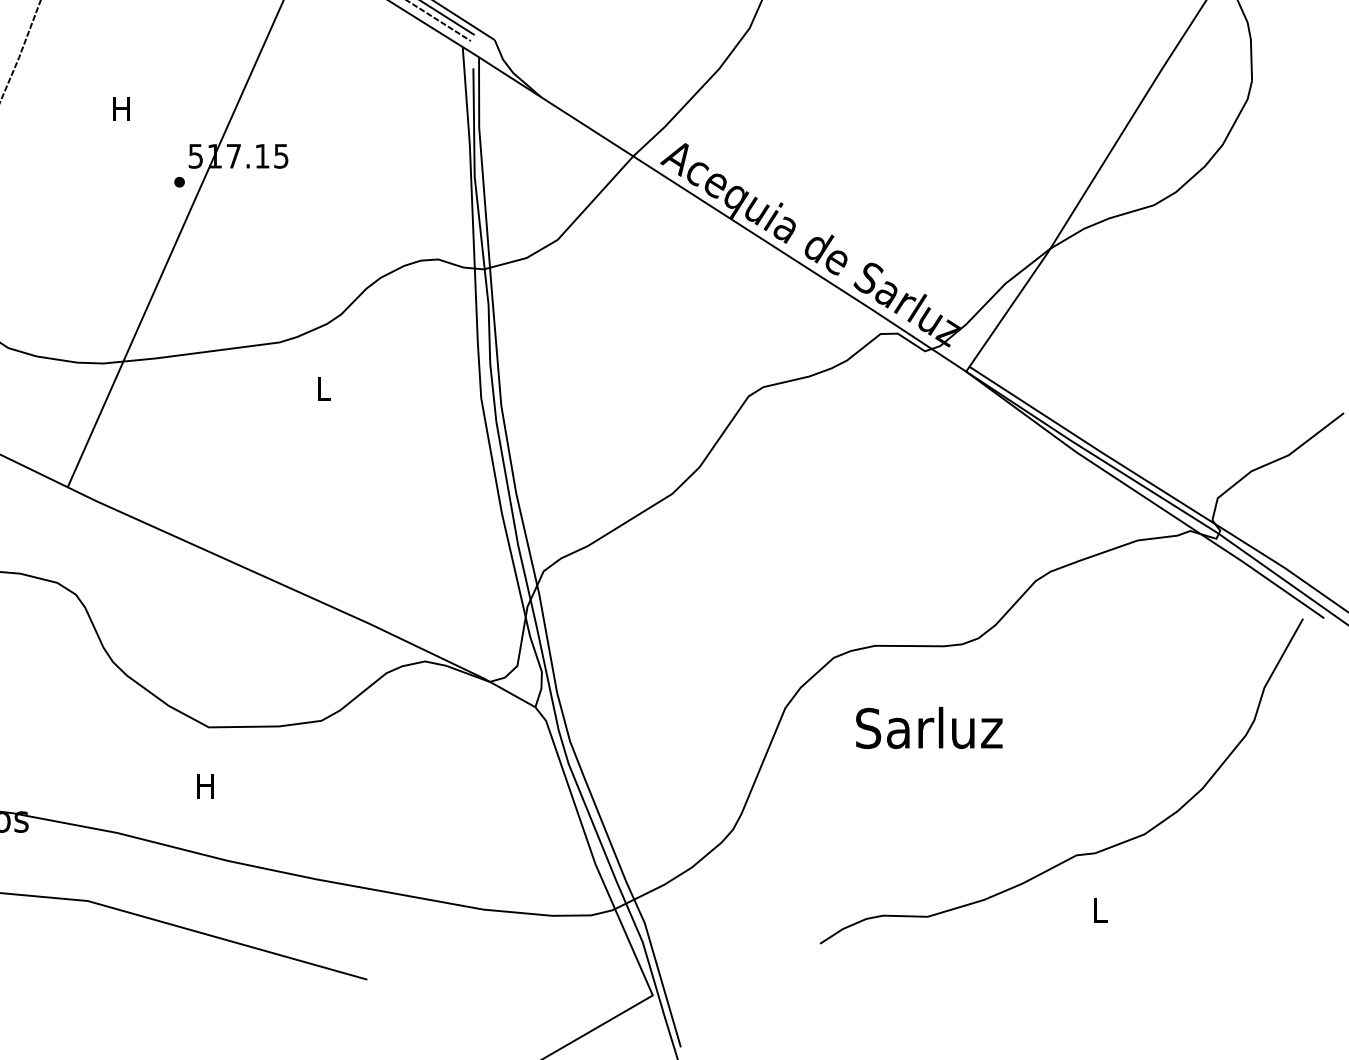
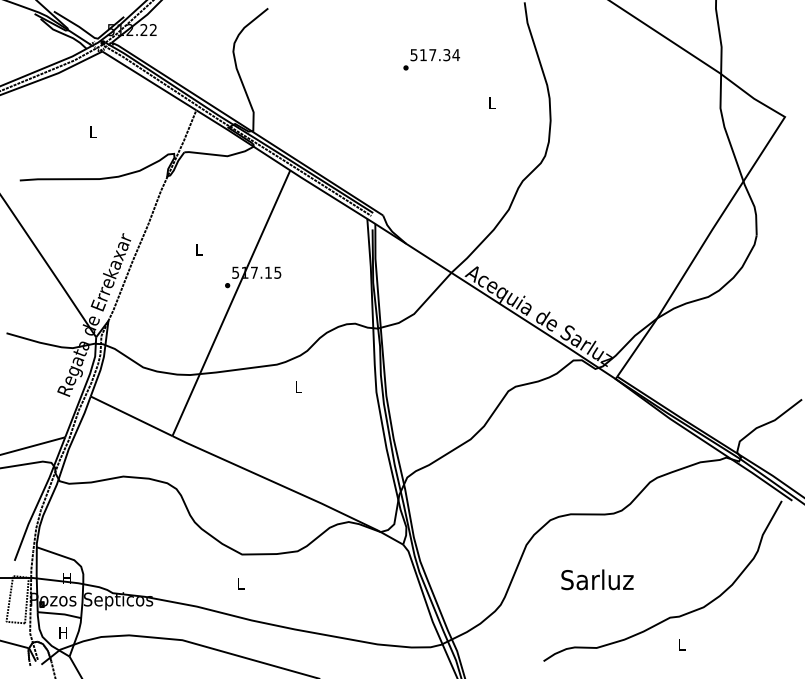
text: (120, 109) -> (198, 249), H -> L
text: (929, 727) -> (597, 579), moved
text: (205, 786) -> (240, 583), H -> L

